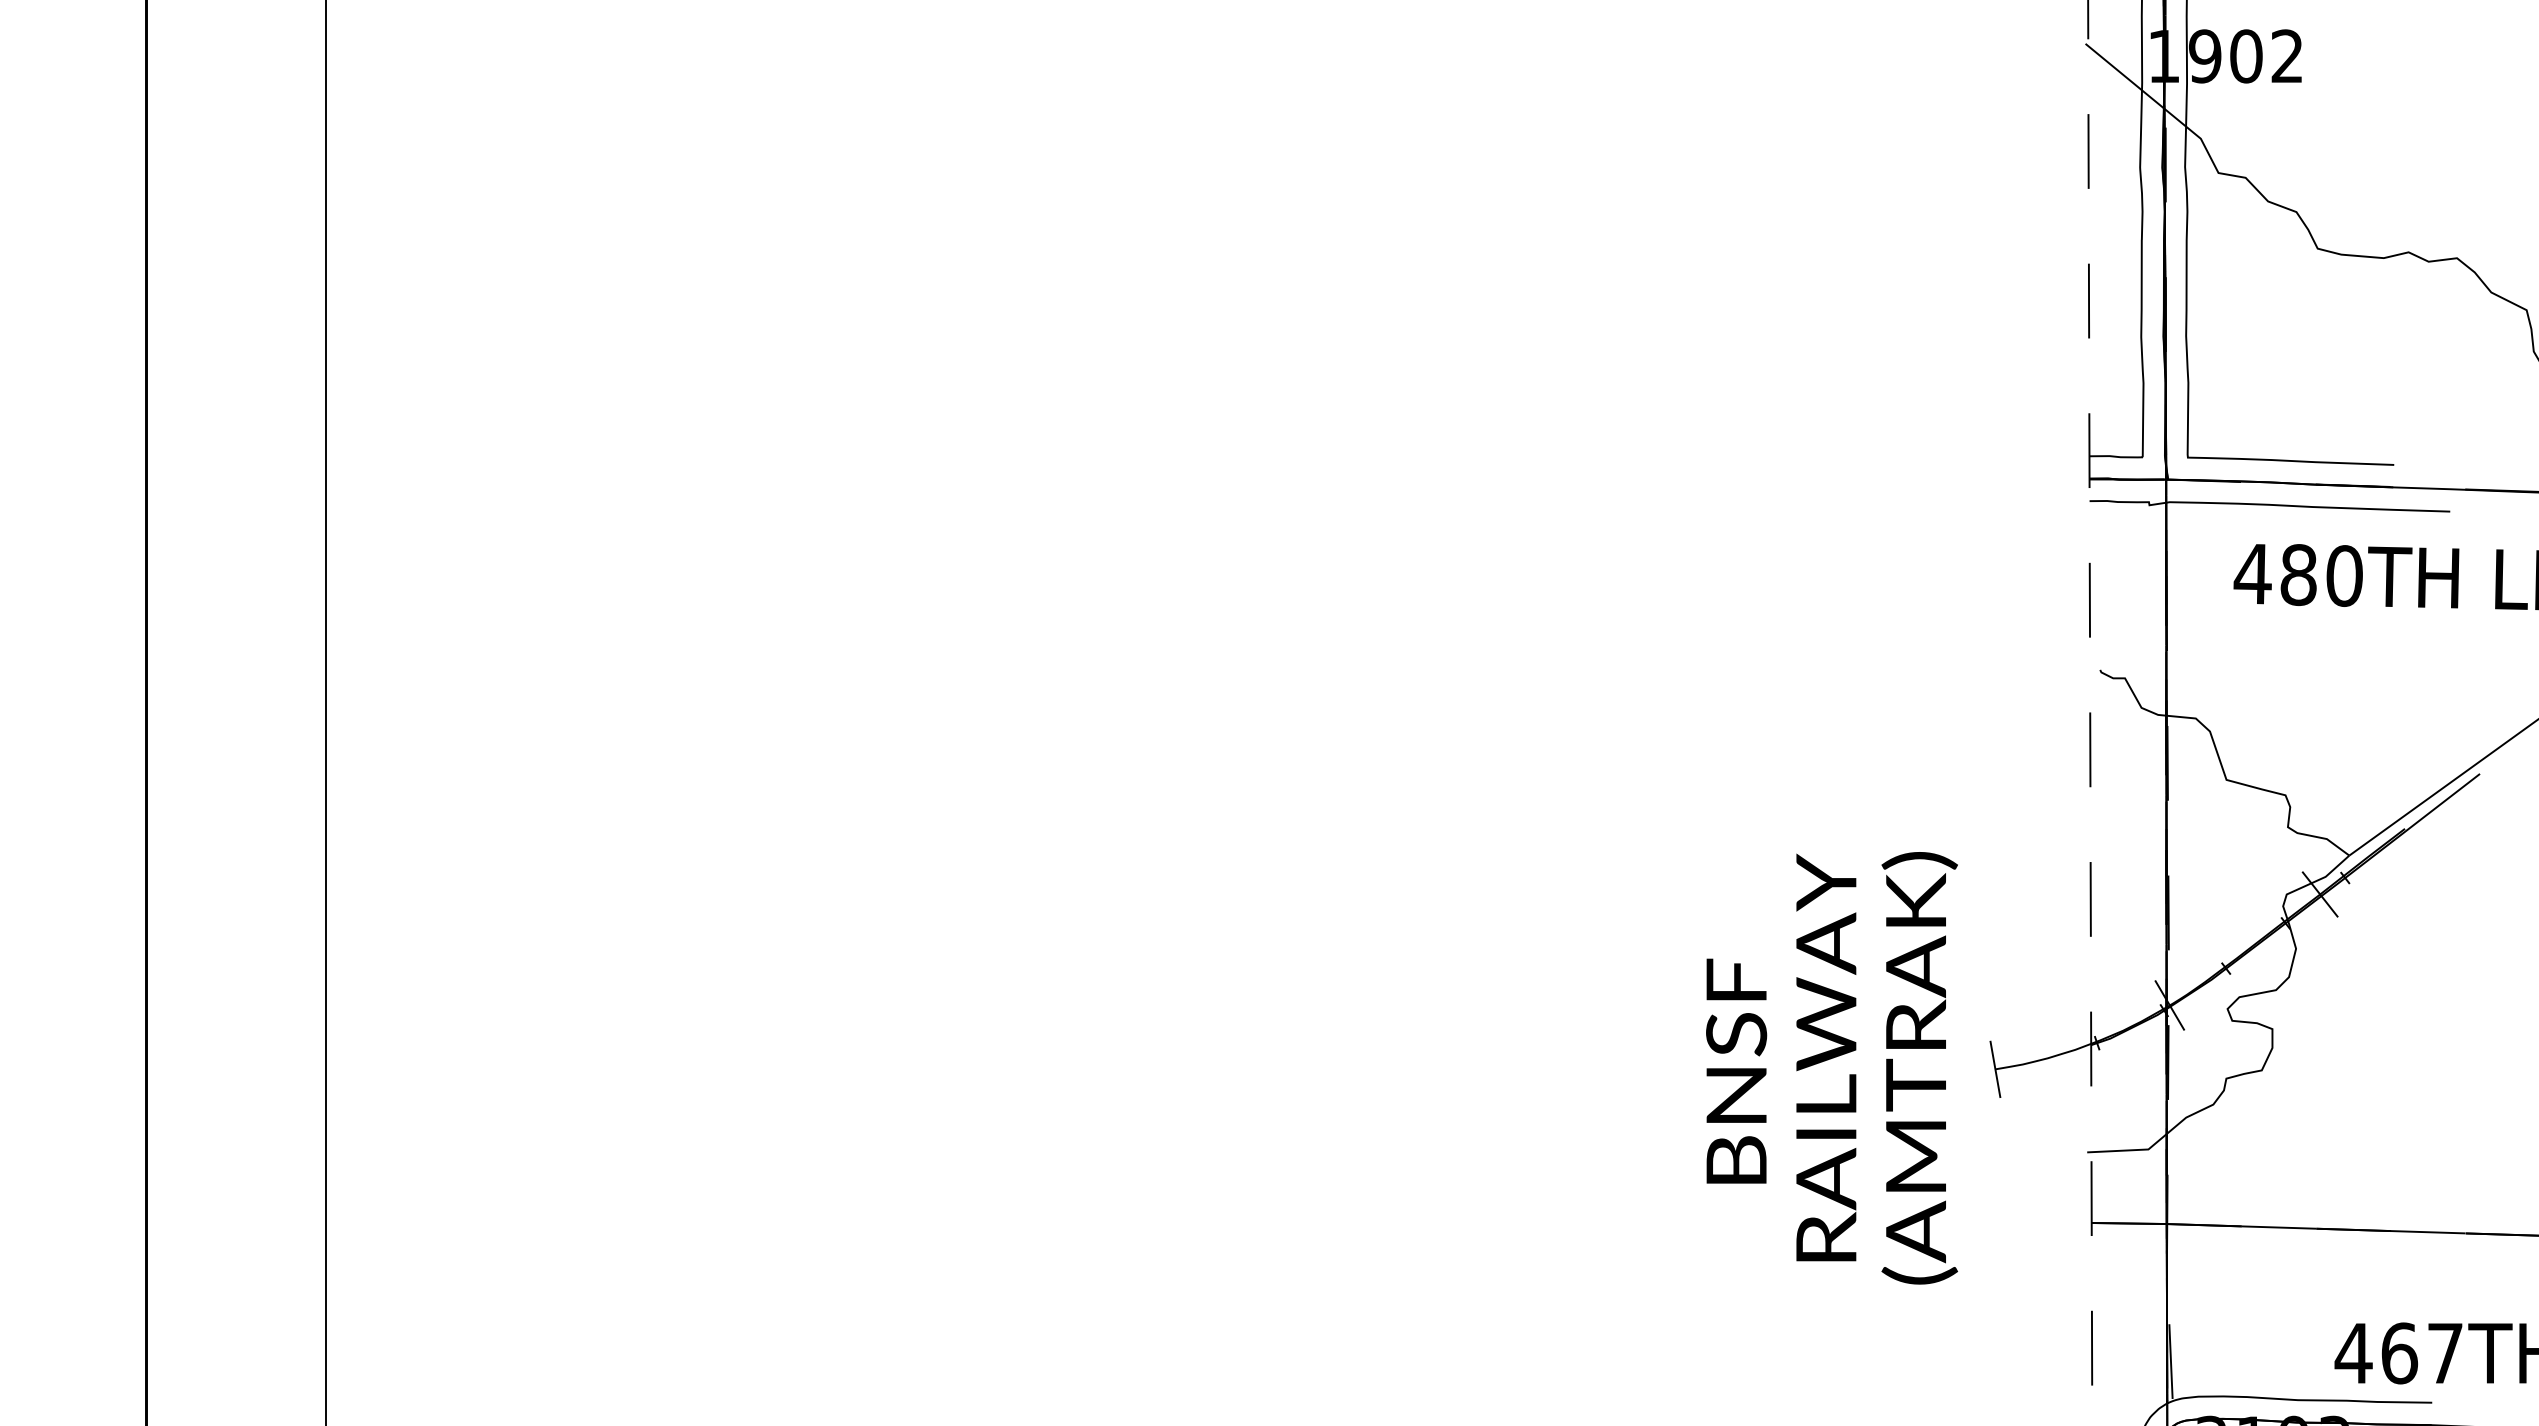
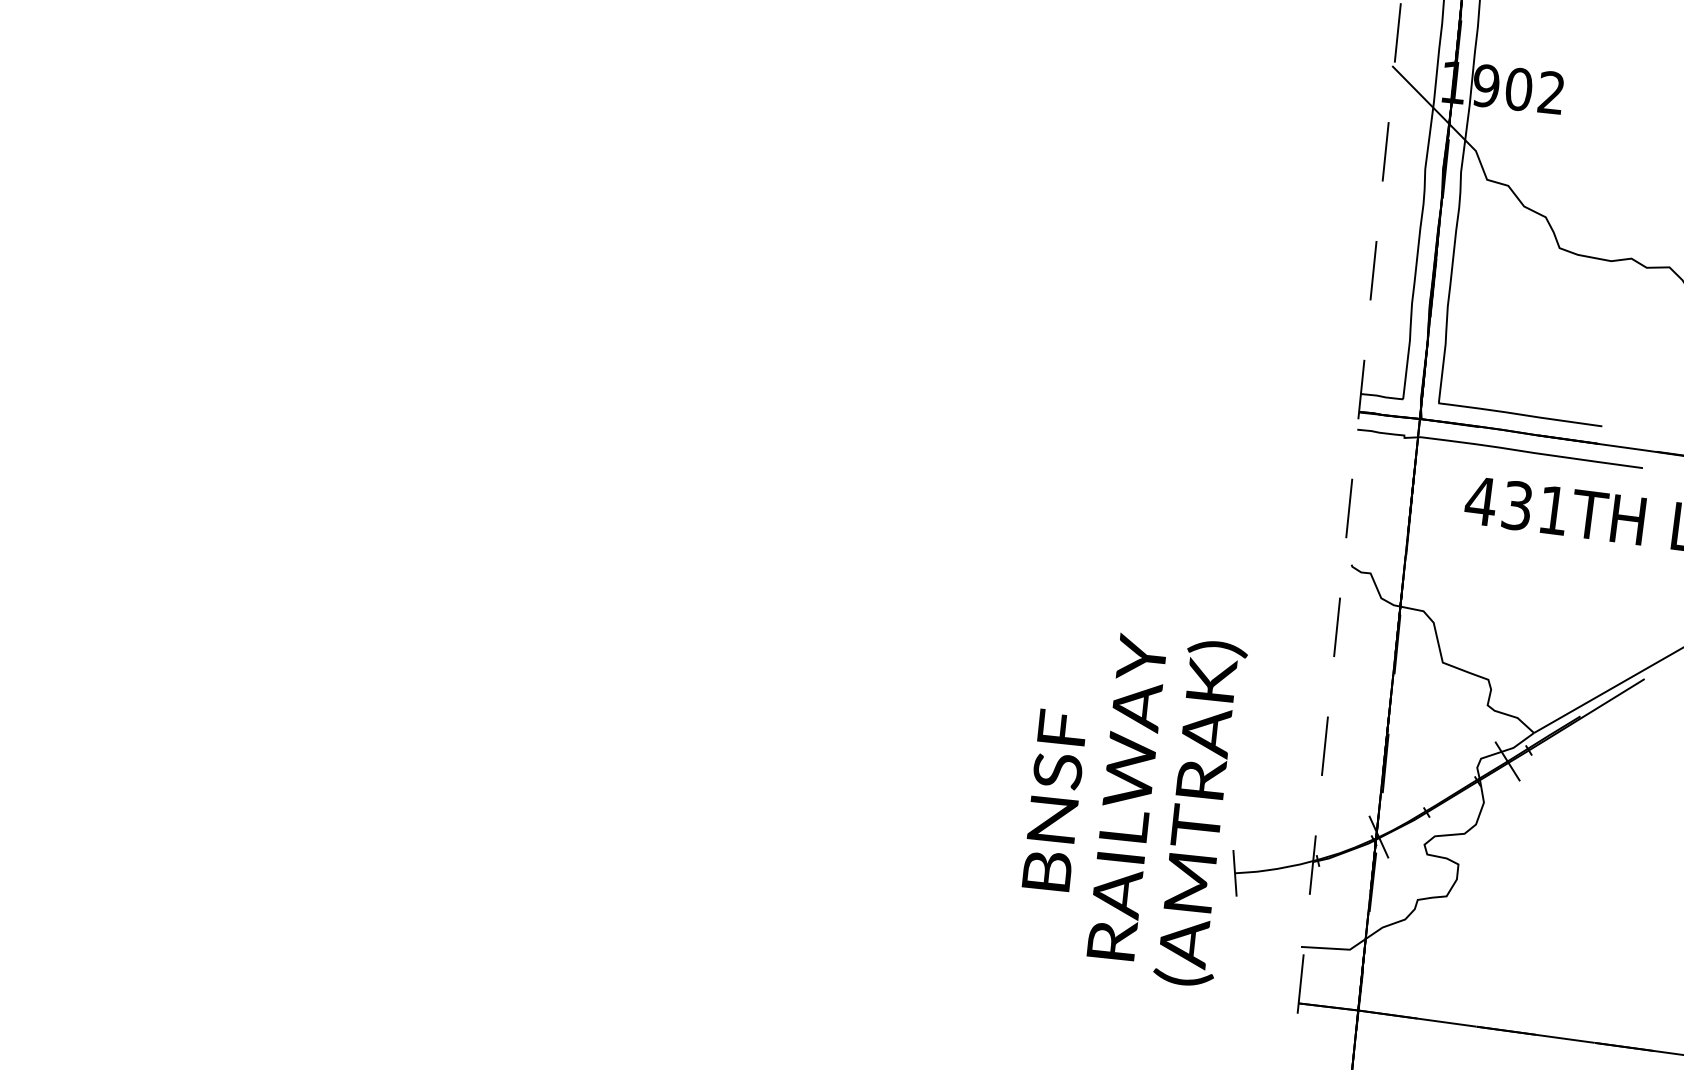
text: (2321, 575) -> (1535, 508), 480TH -> 431TH
text: (1831, 1068) -> (1130, 806), moved

